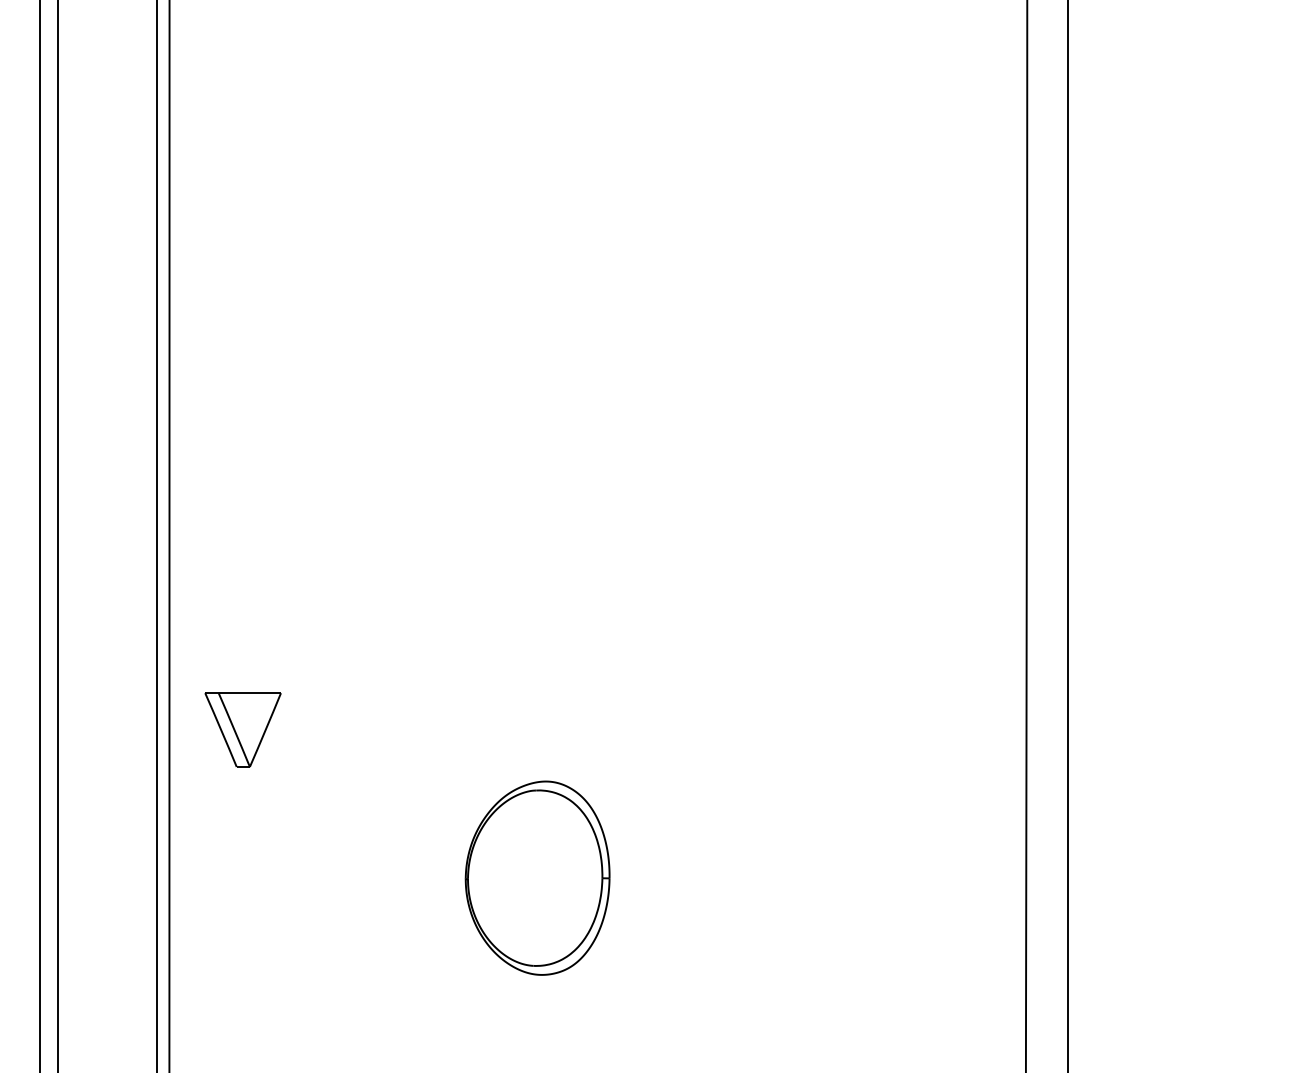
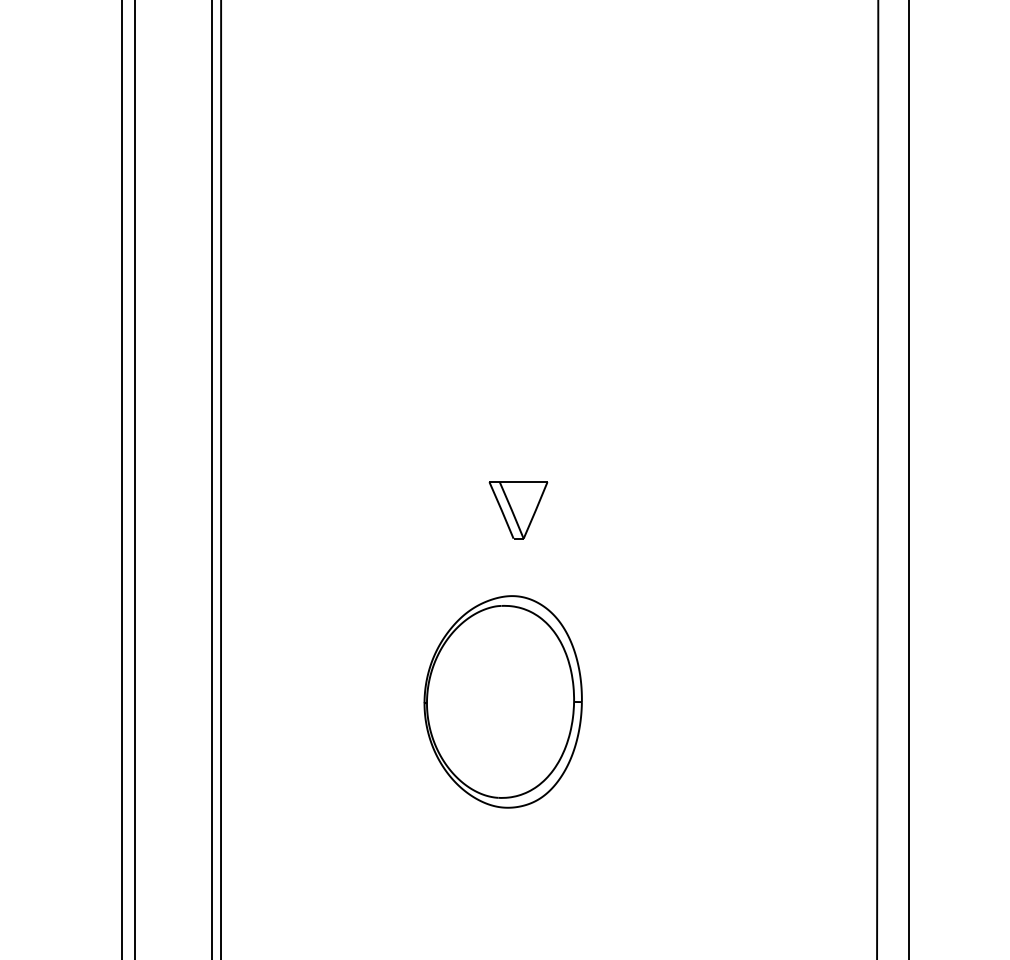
part: (243, 730) -> (518, 510), moved
part: (536, 877) -> (502, 701), size x1.43

